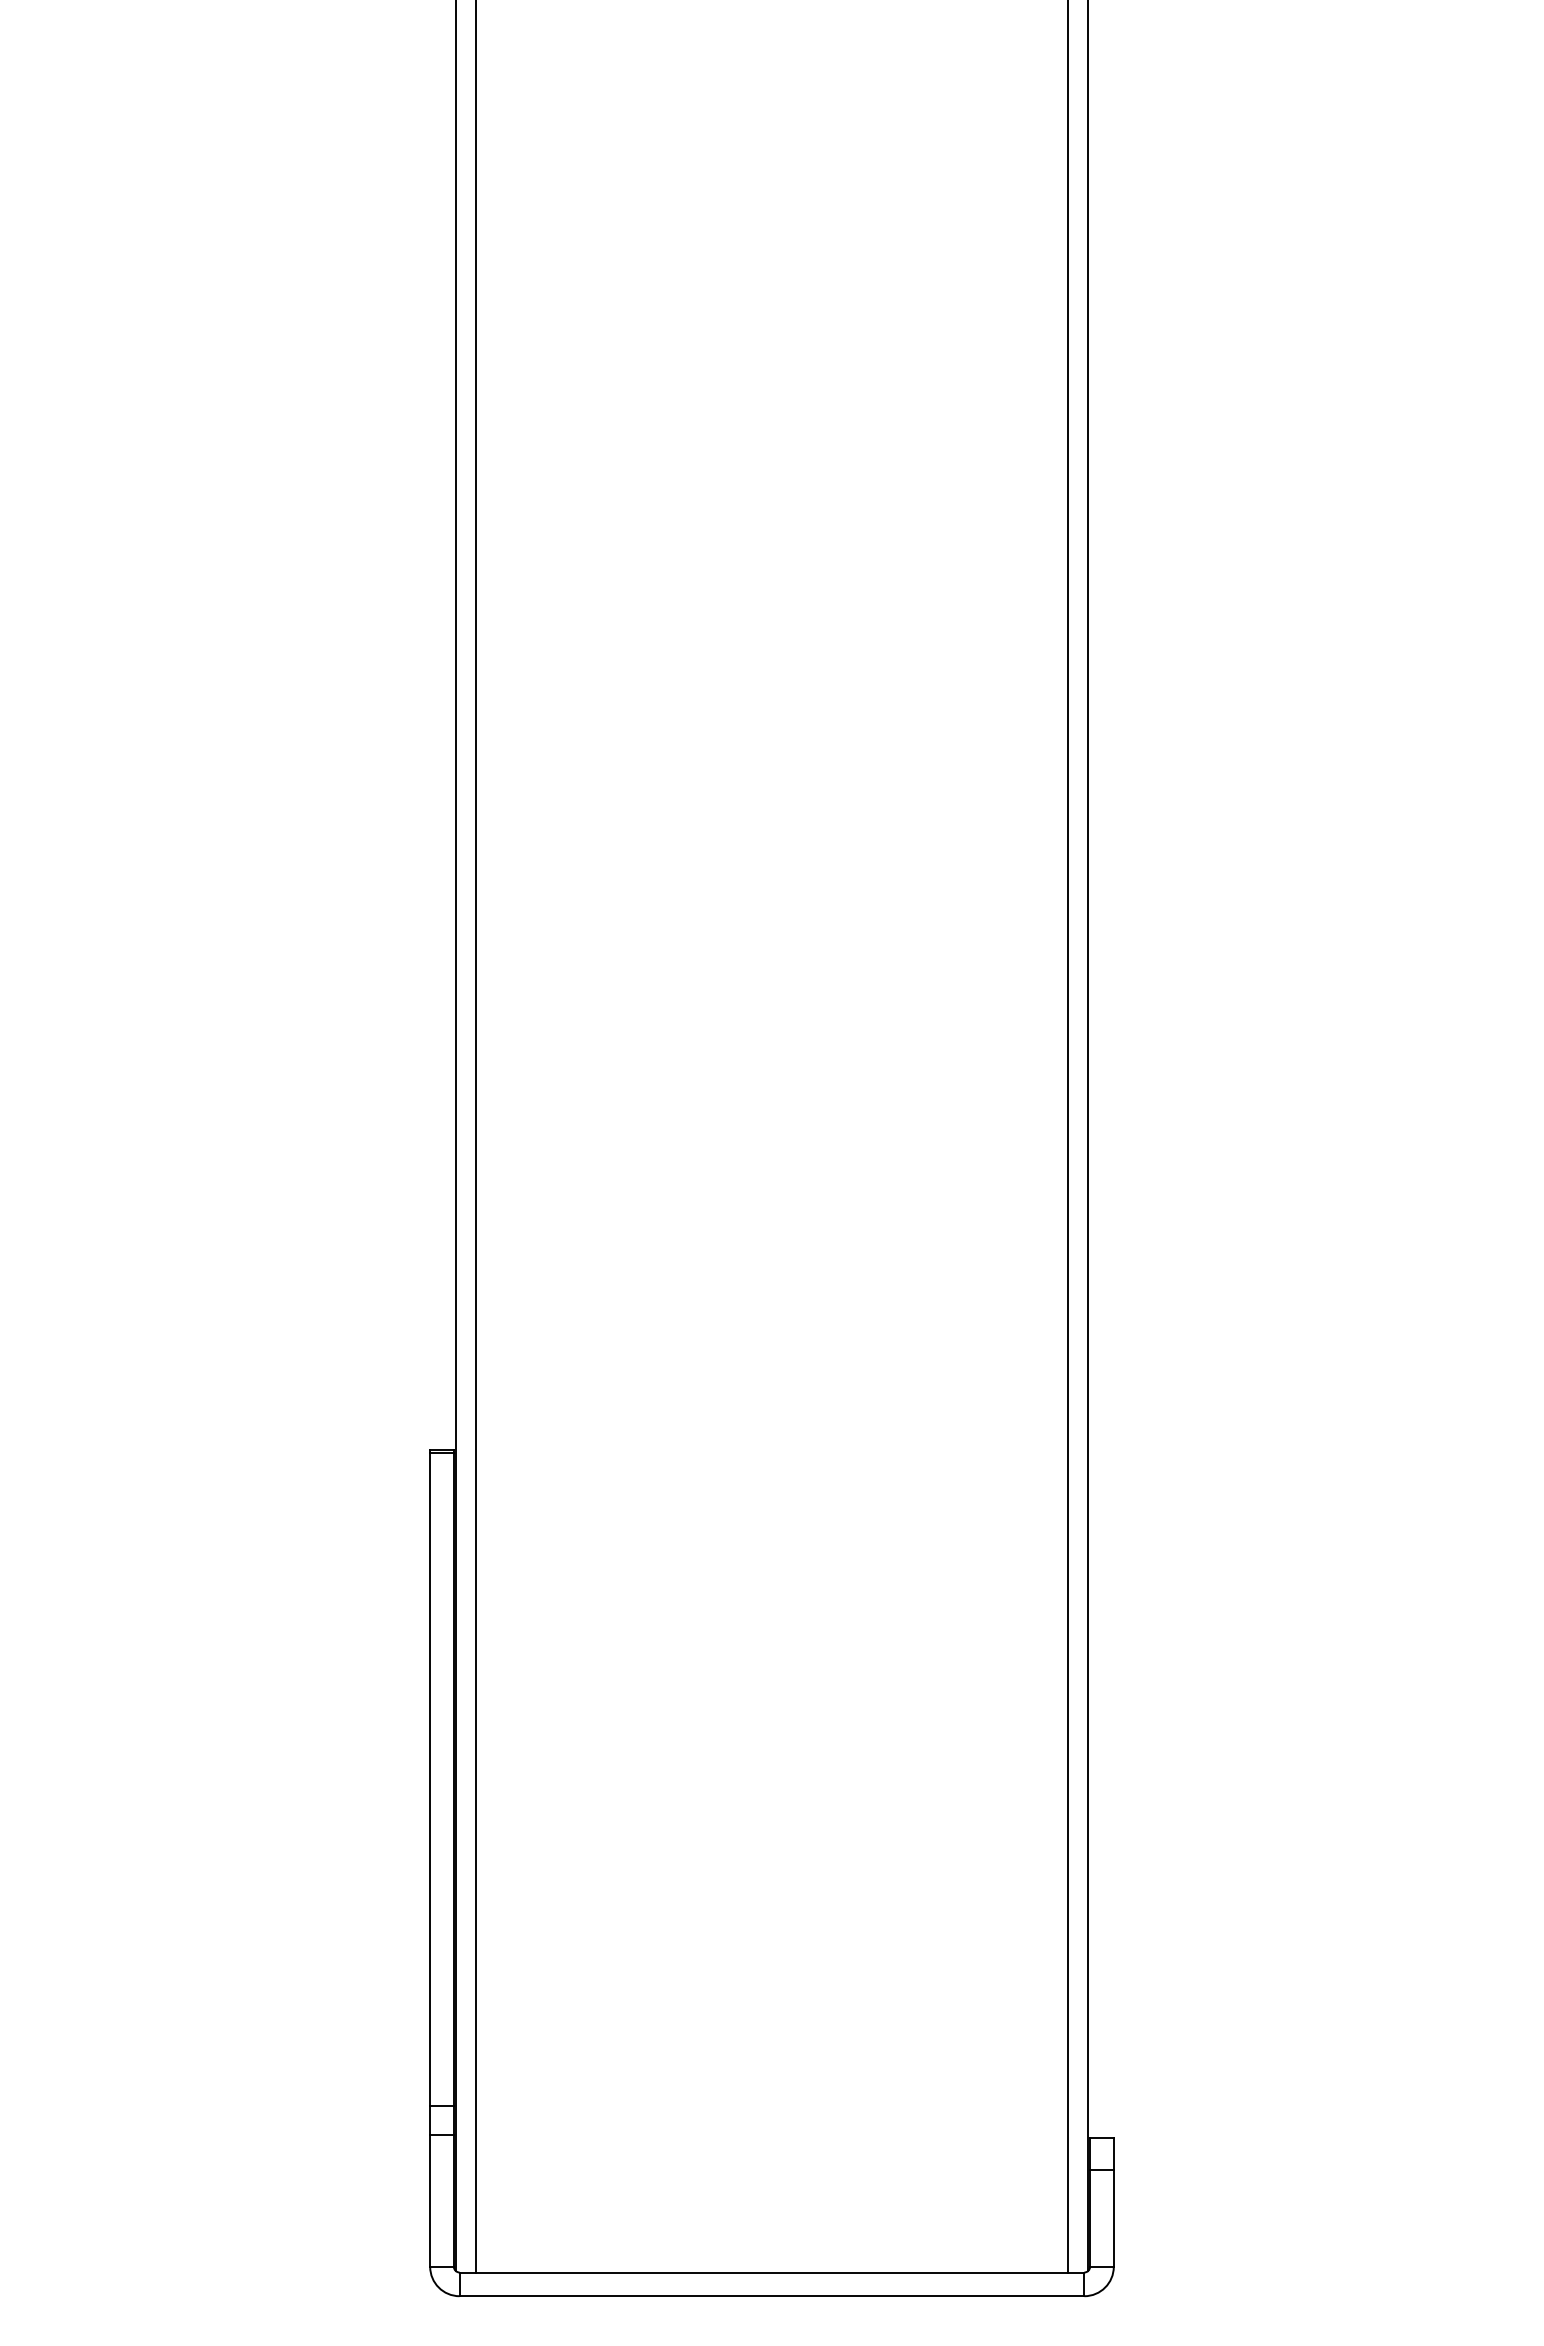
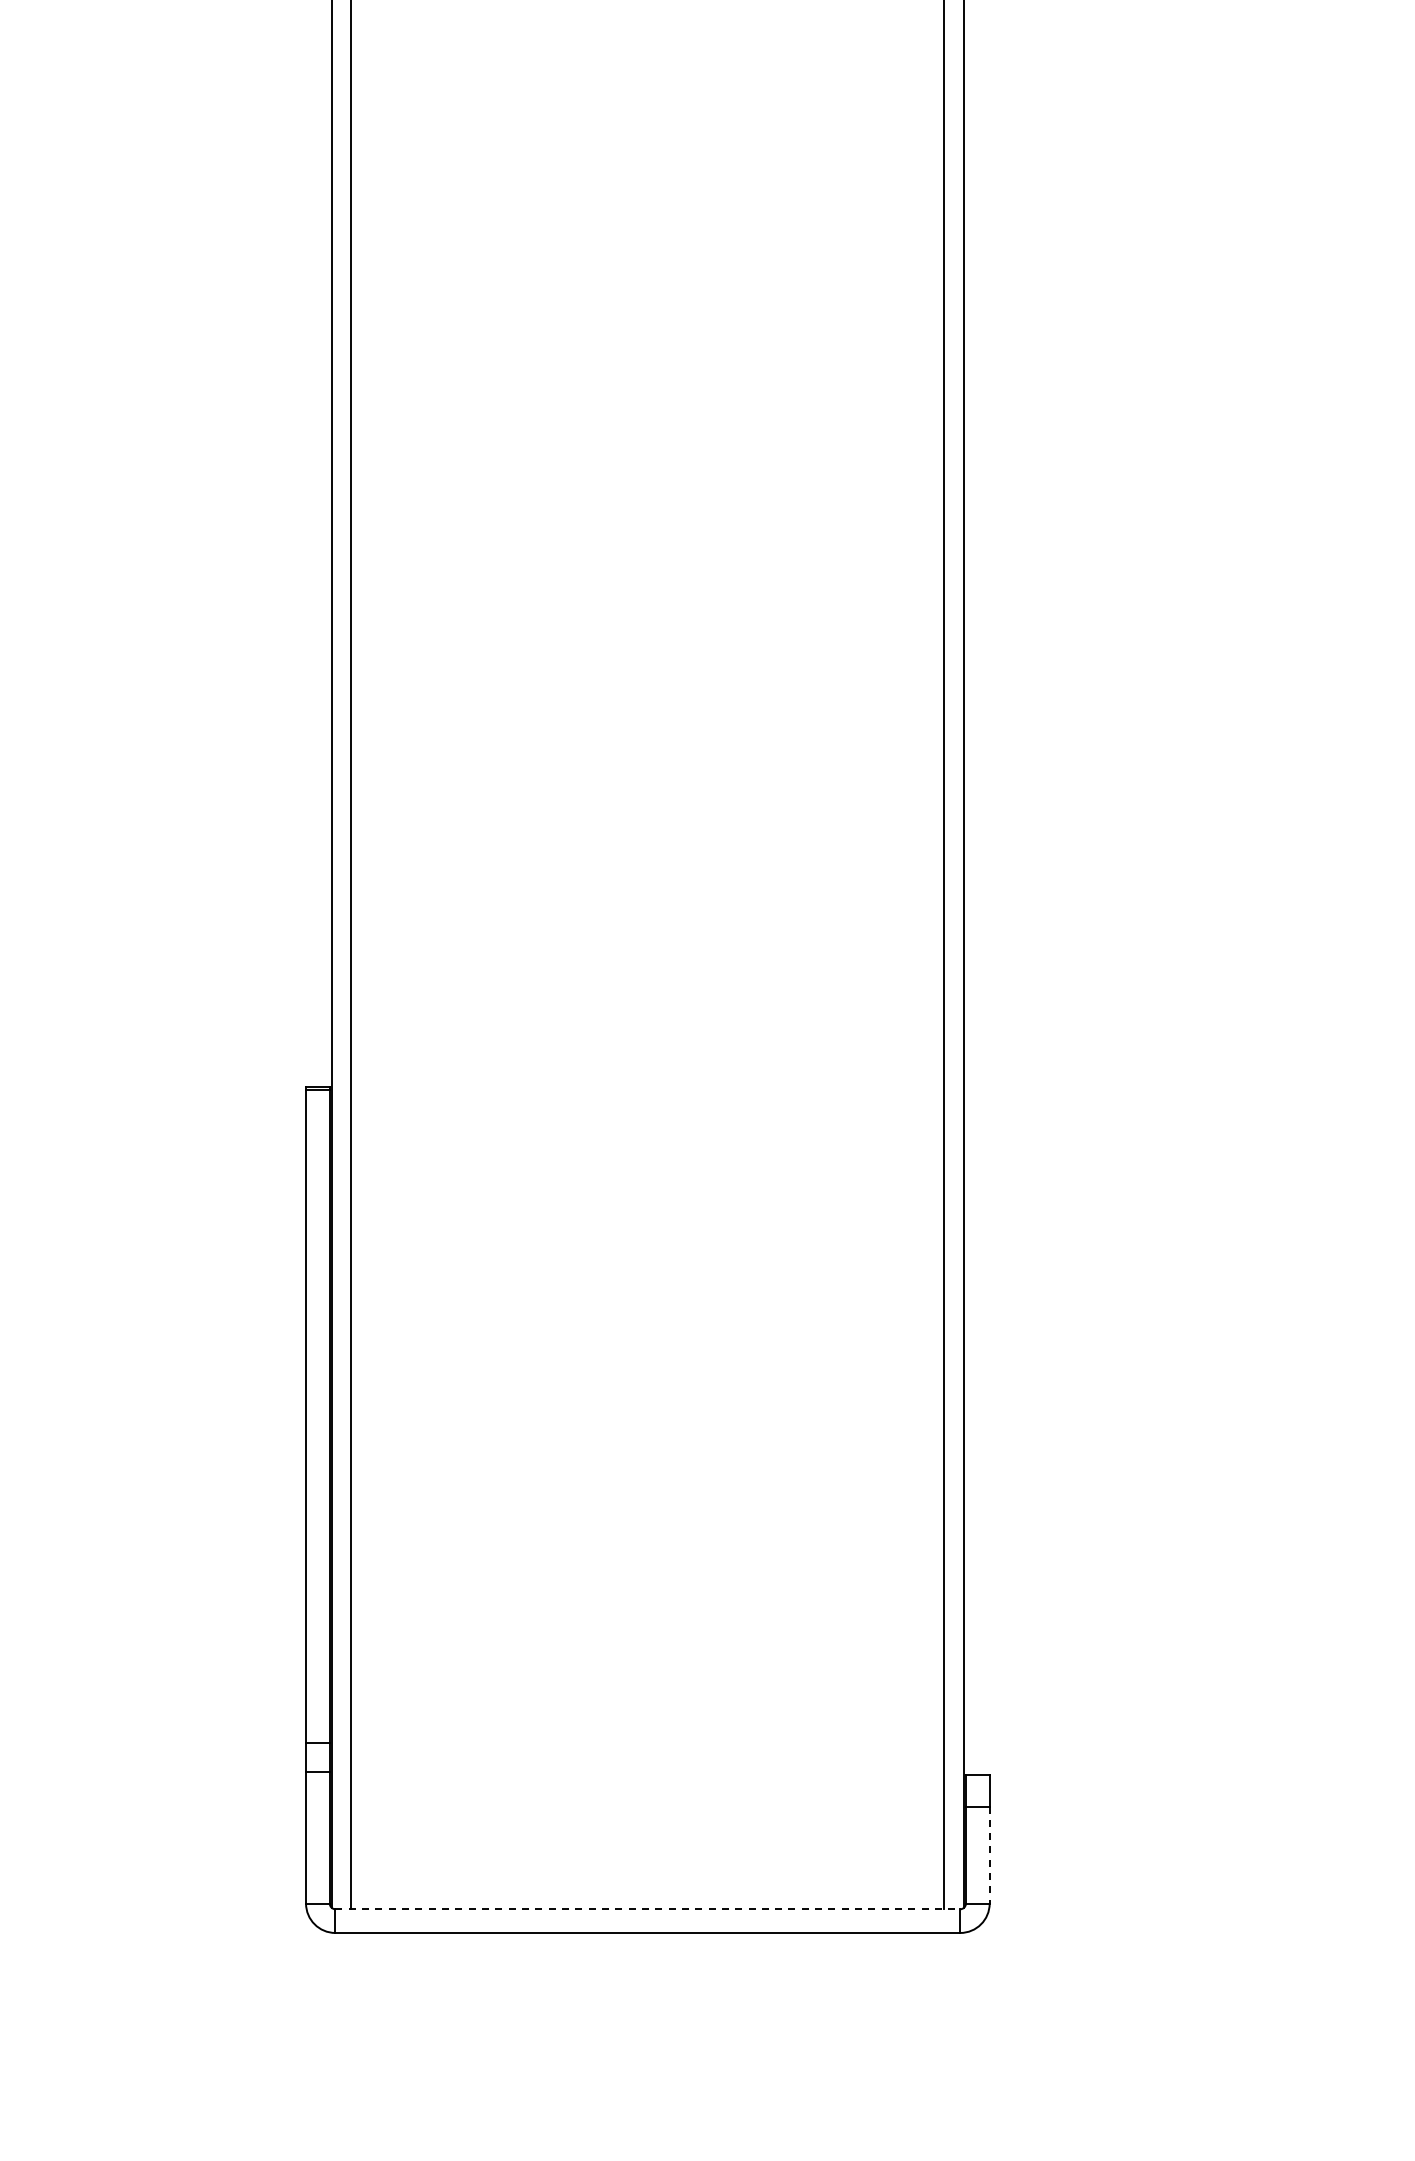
line: (1113, 2218) -> (989, 1855), solid -> dashed
line: (772, 2272) -> (648, 1909), solid -> dashed

